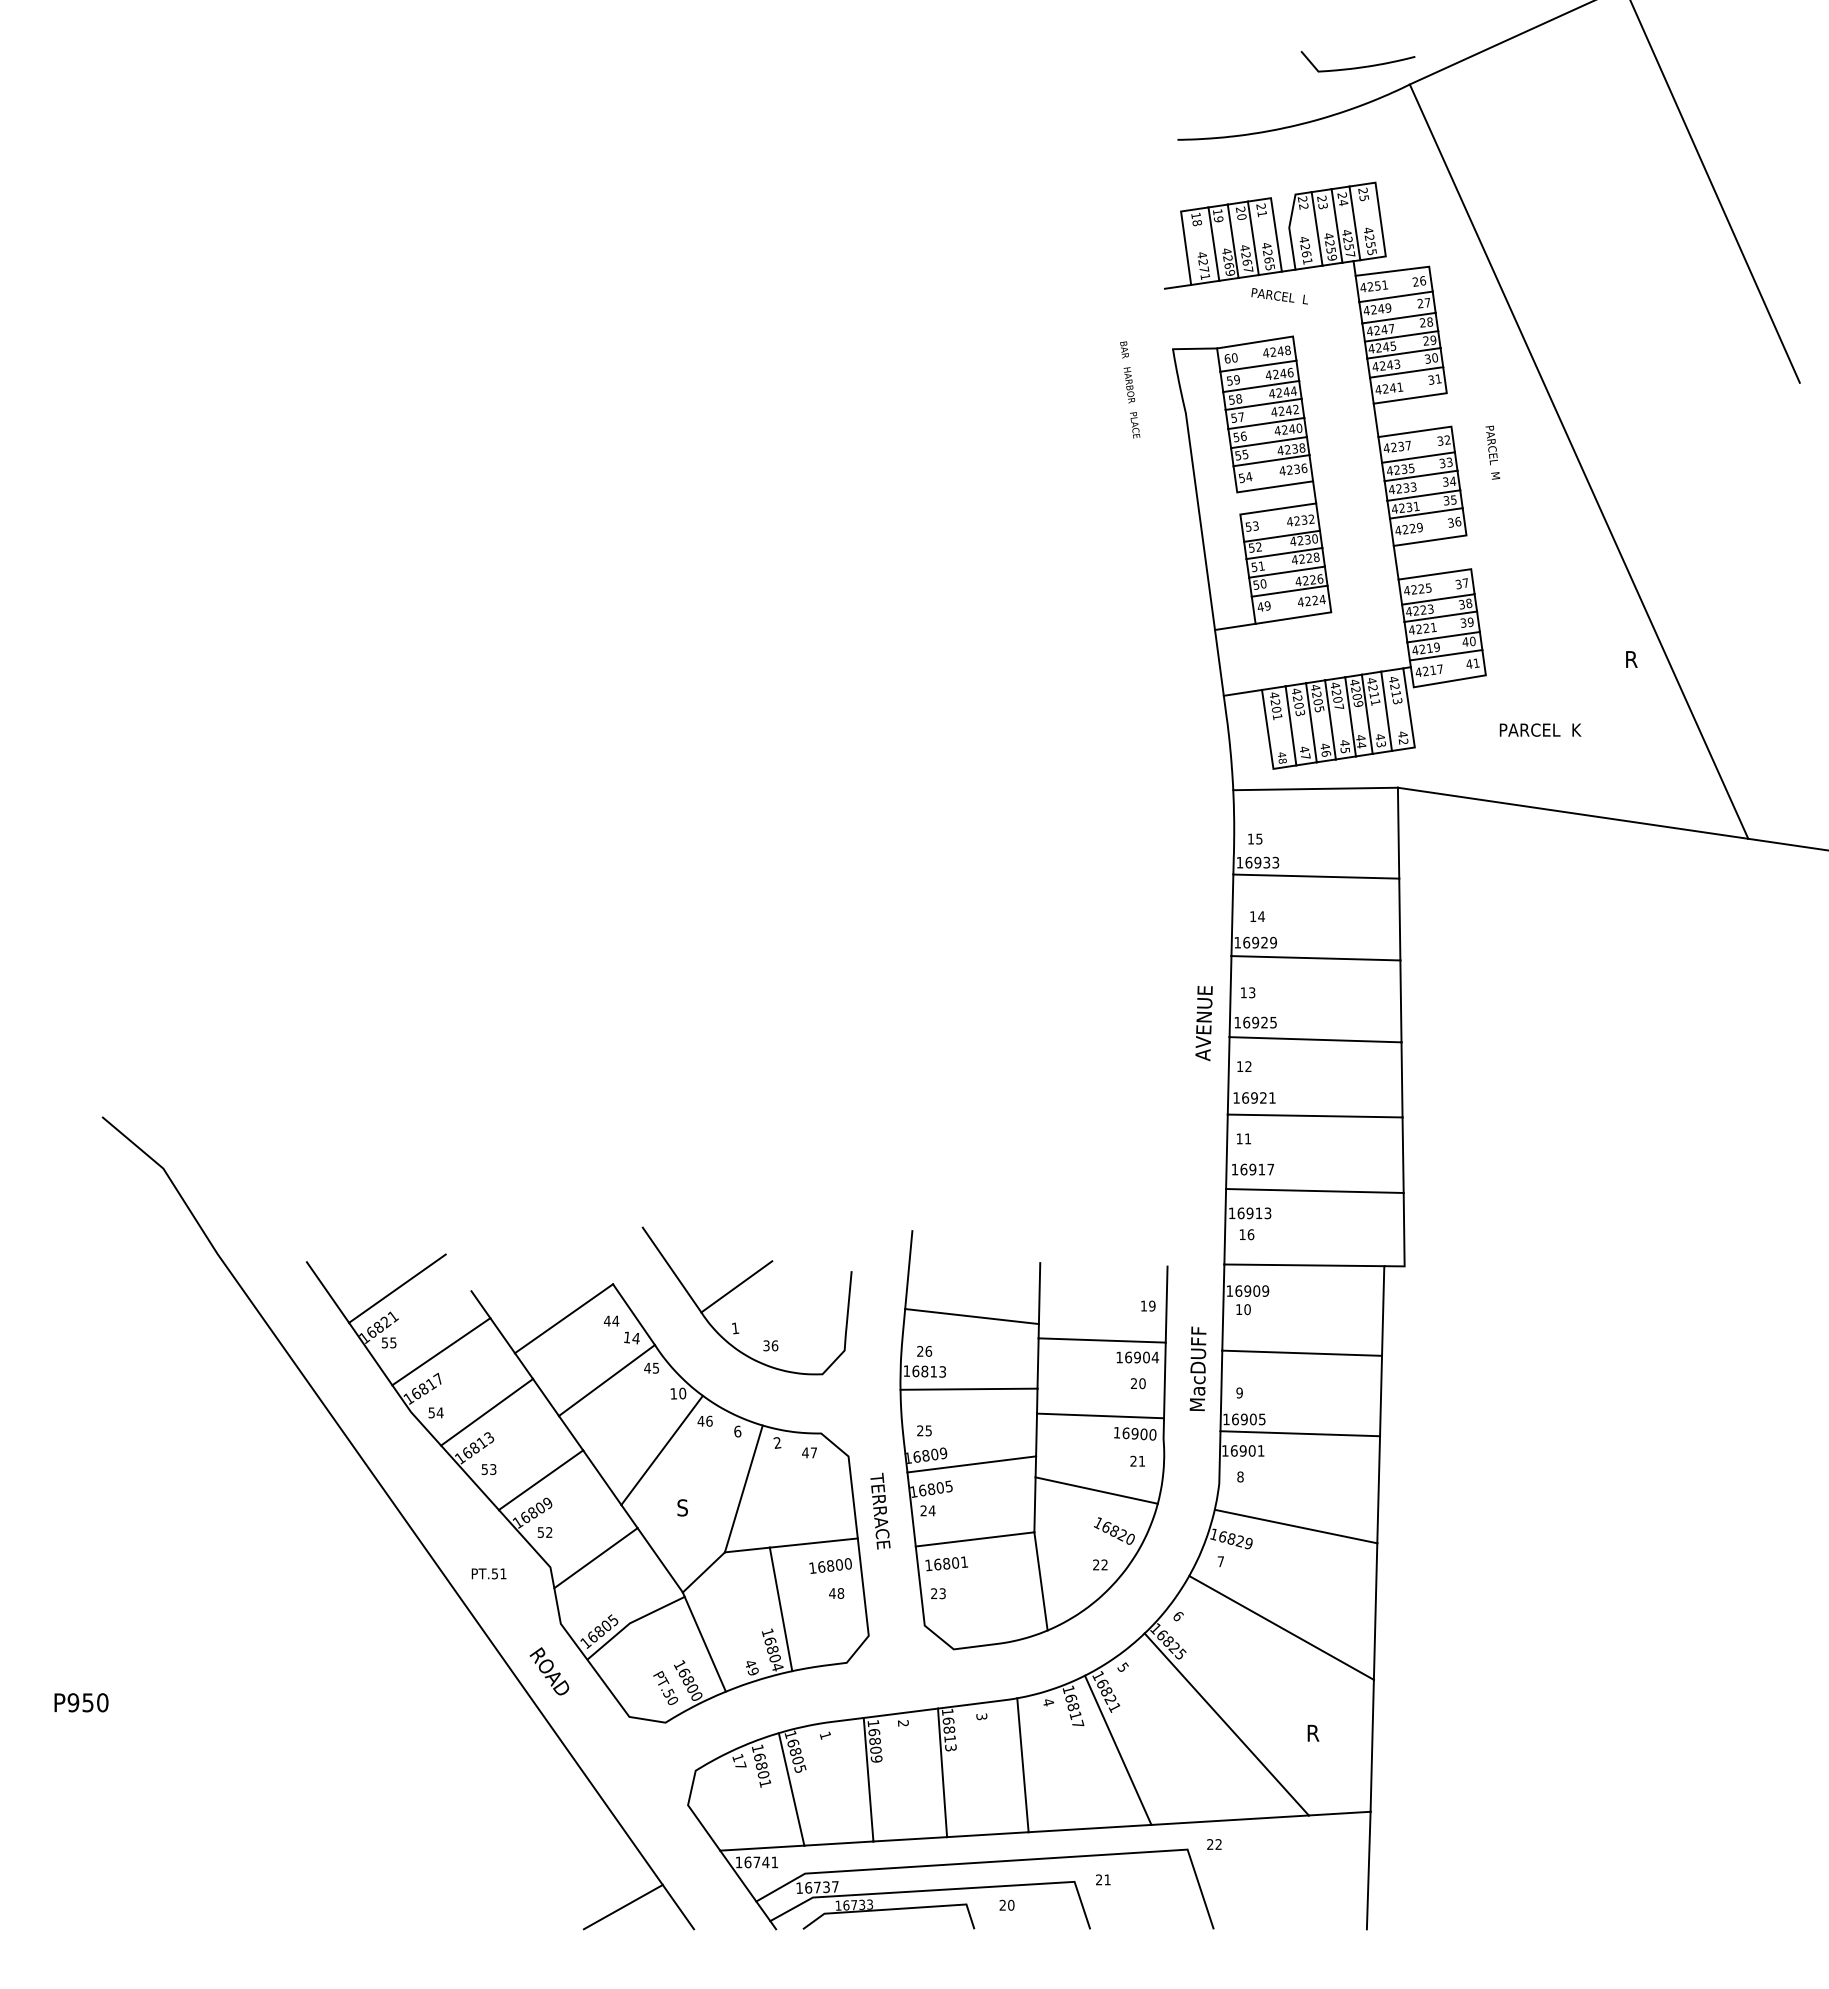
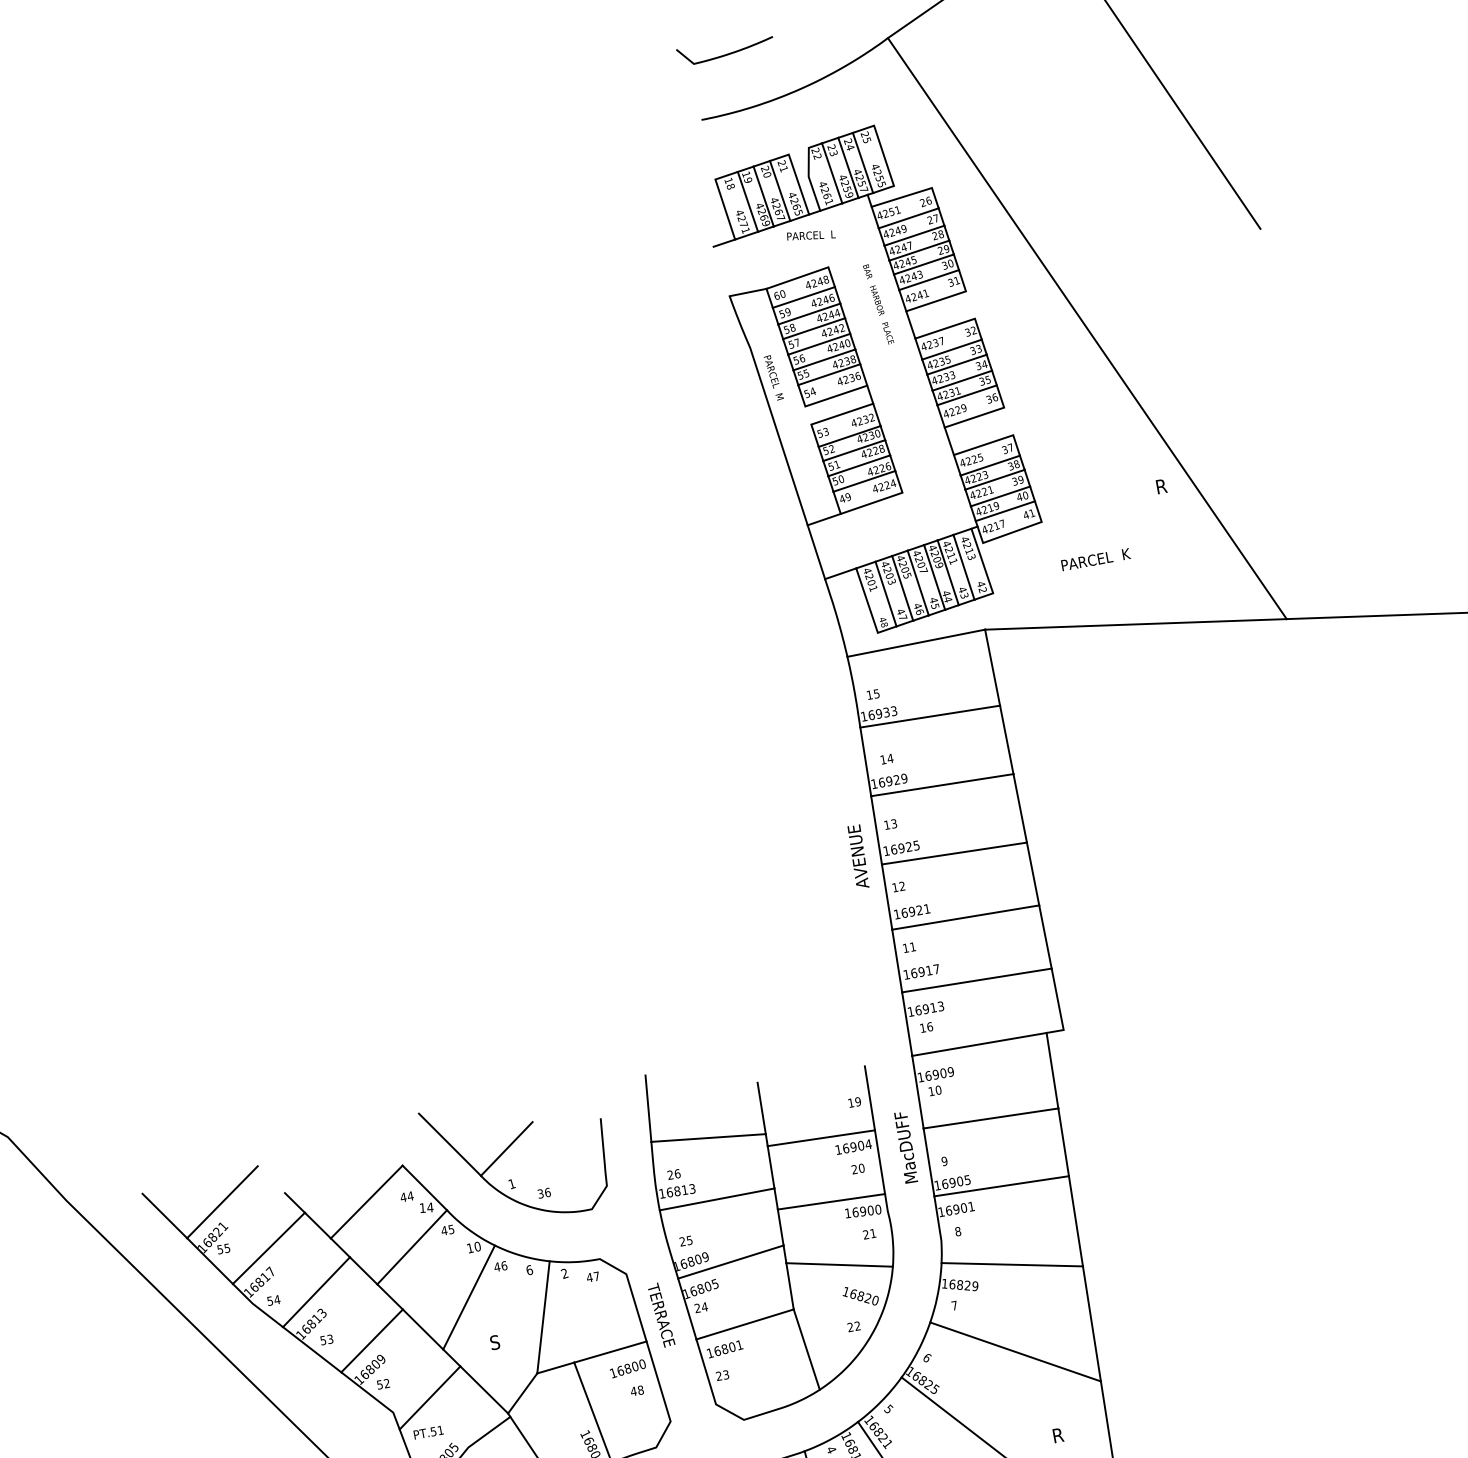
curve: (1359, 66) -> (727, 53), moved
text: (1130, 389) -> (878, 304), moved
text: (1492, 452) -> (773, 377), moved
text: (488, 1573) -> (428, 1432), moved

